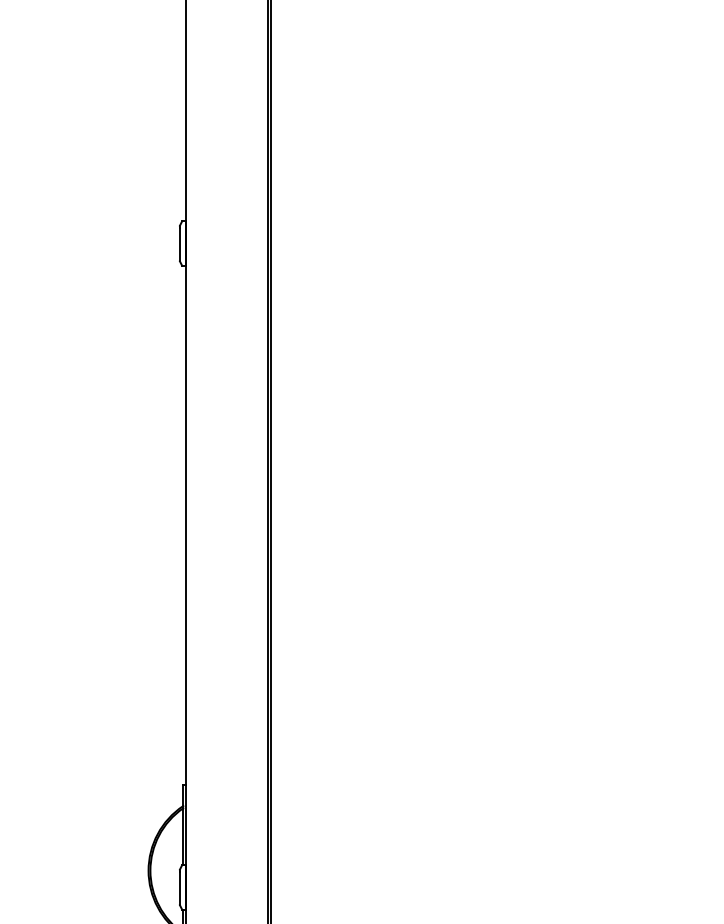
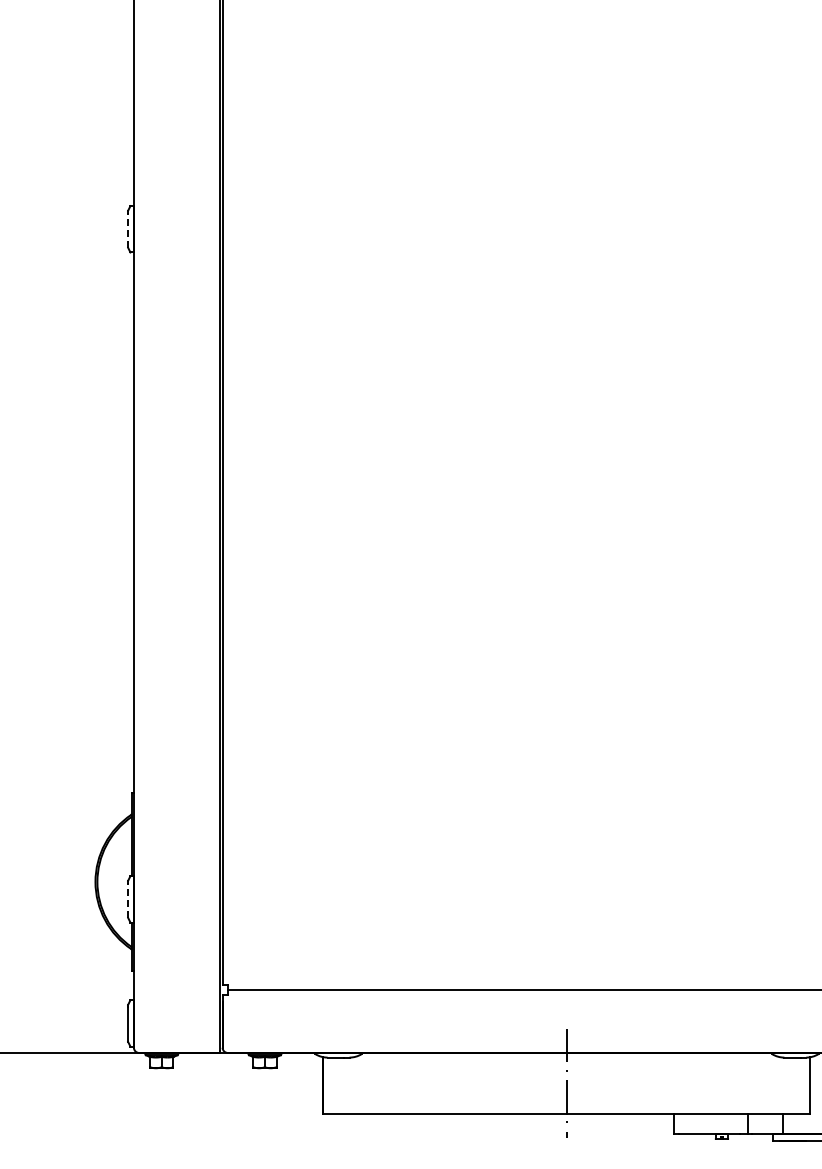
line: (180, 243) -> (128, 229), solid -> dashed
line: (180, 888) -> (128, 900), solid -> dashed

